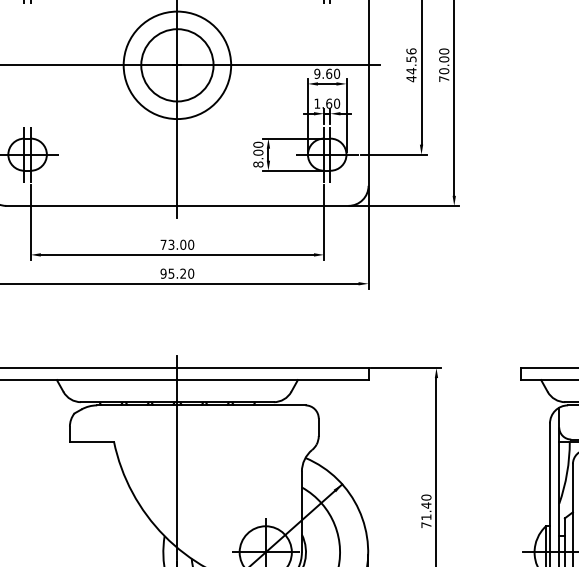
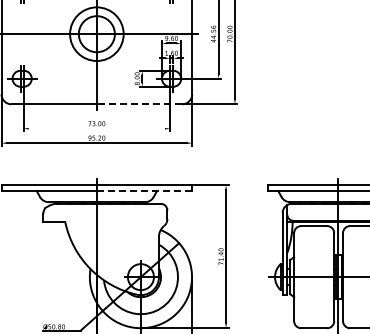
line: (262, 206) -> (139, 104), solid -> dashed
line: (176, 254) -> (96, 128), removed
line: (272, 380) -> (144, 191), solid -> dashed

